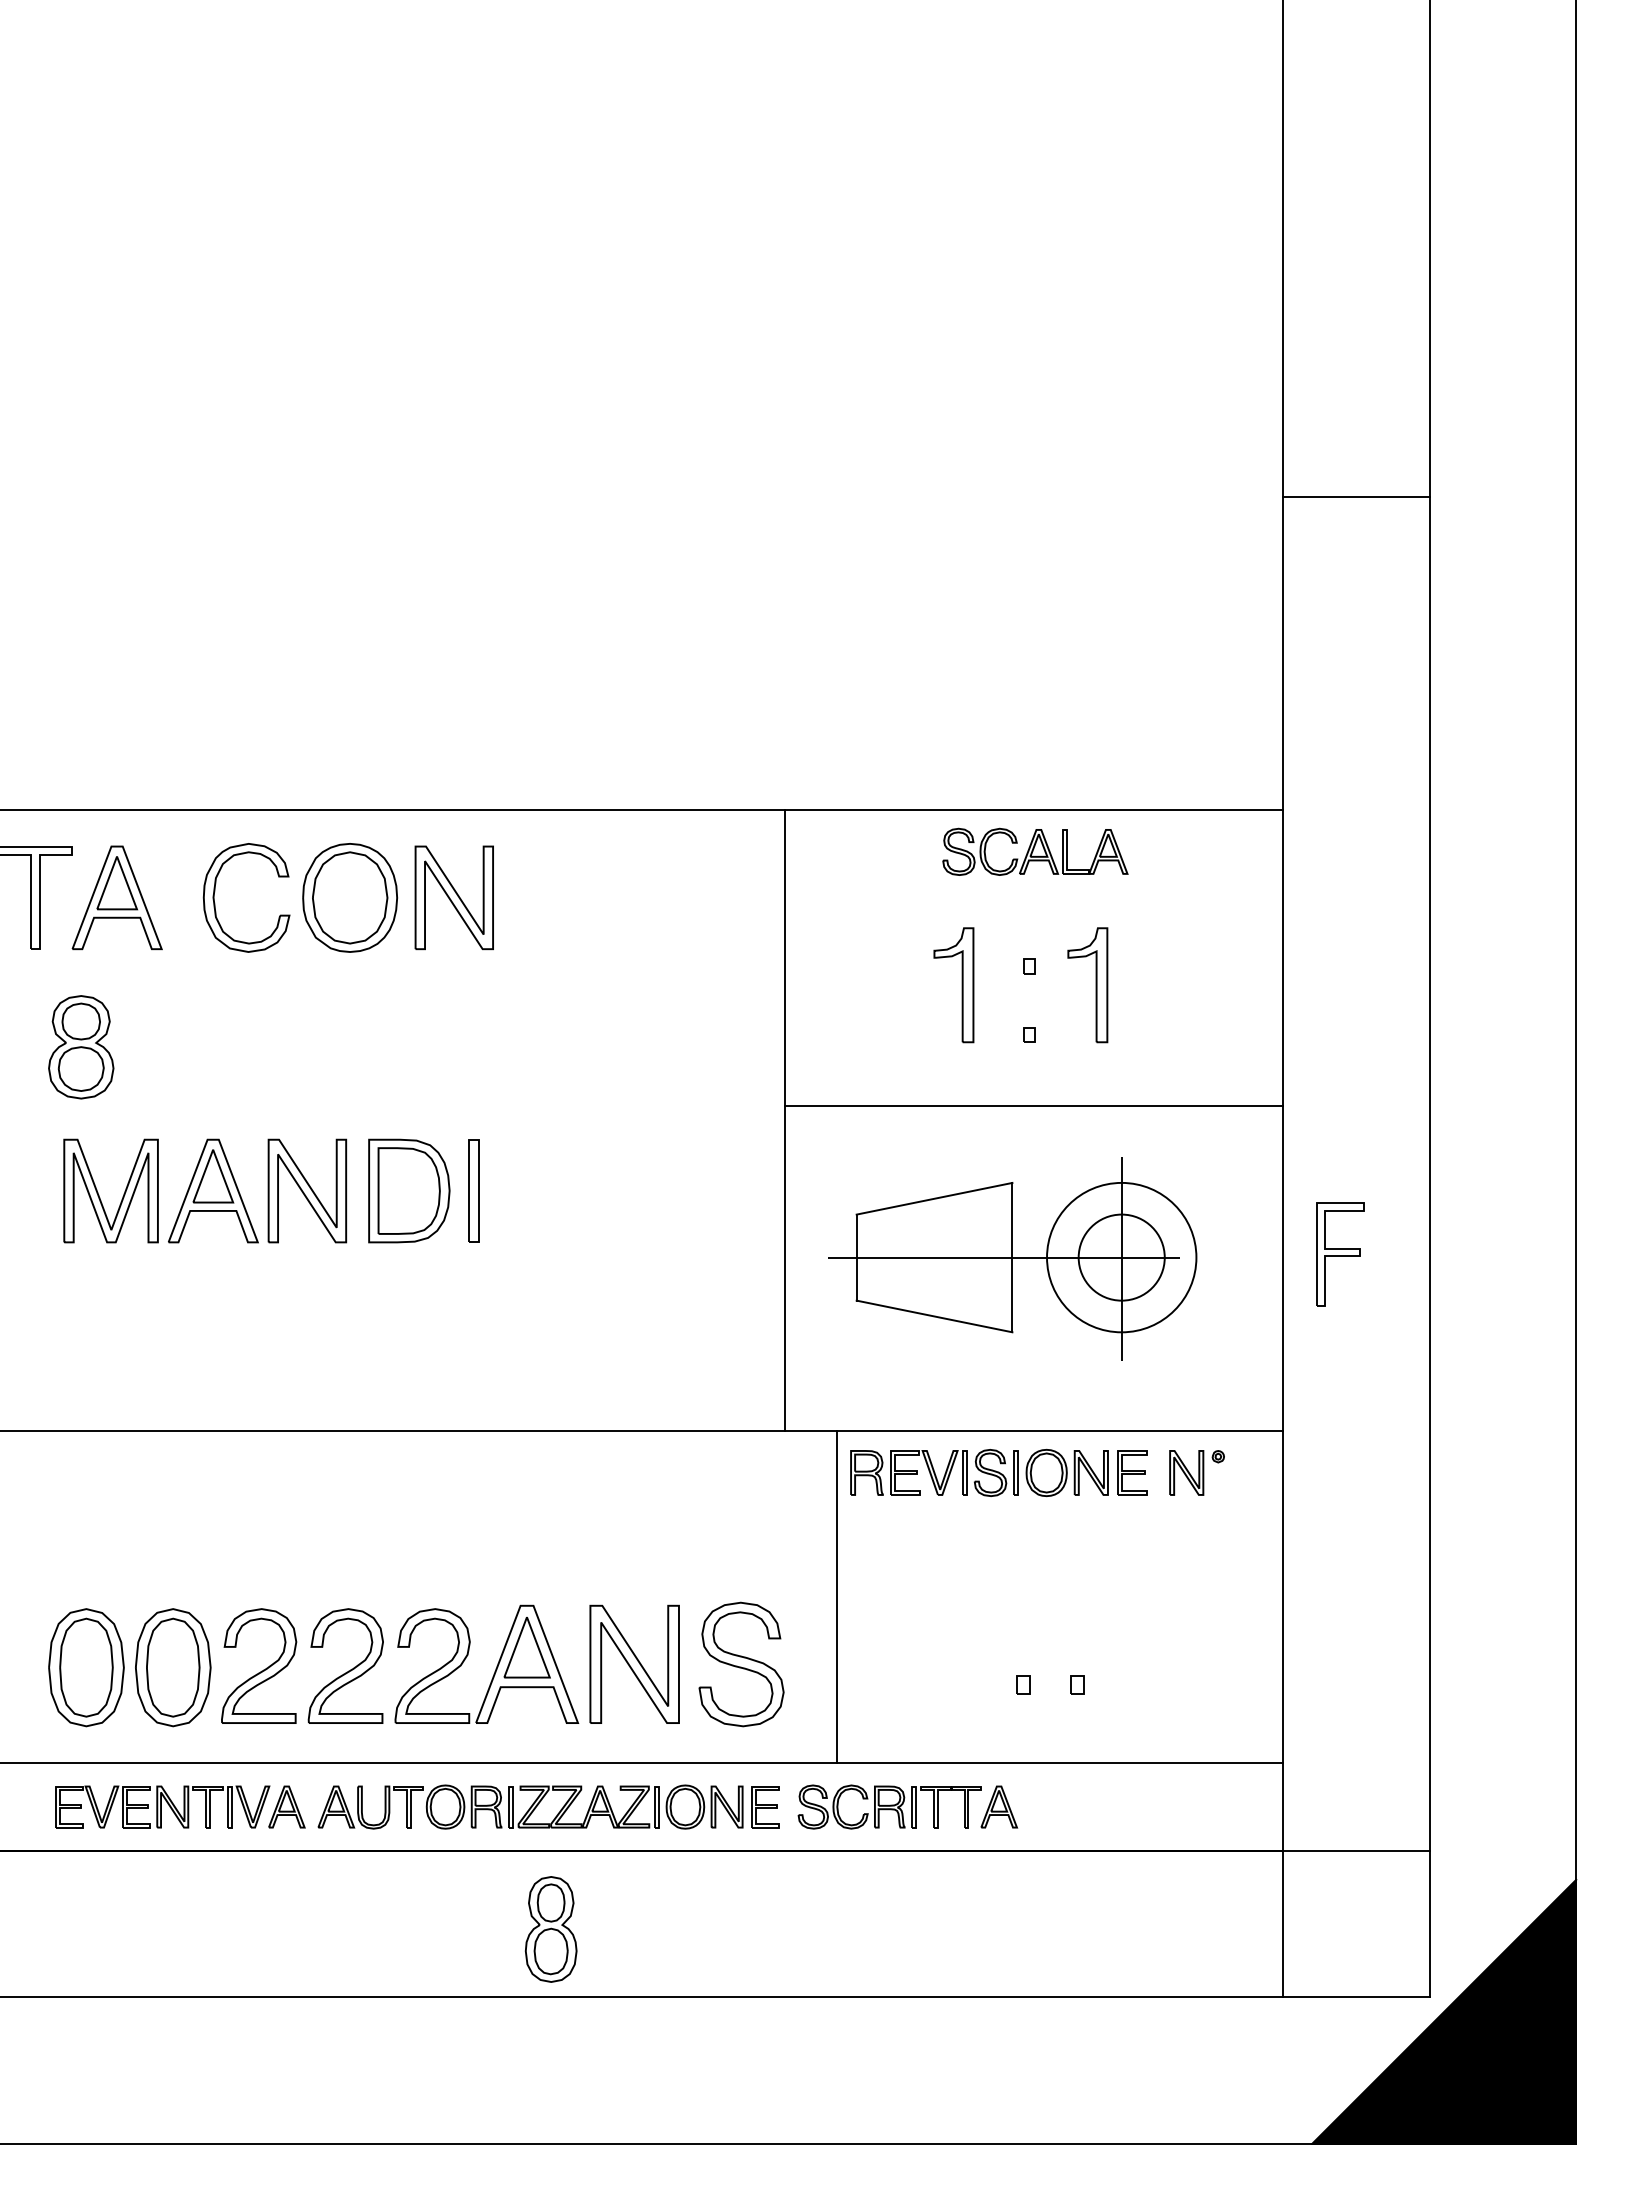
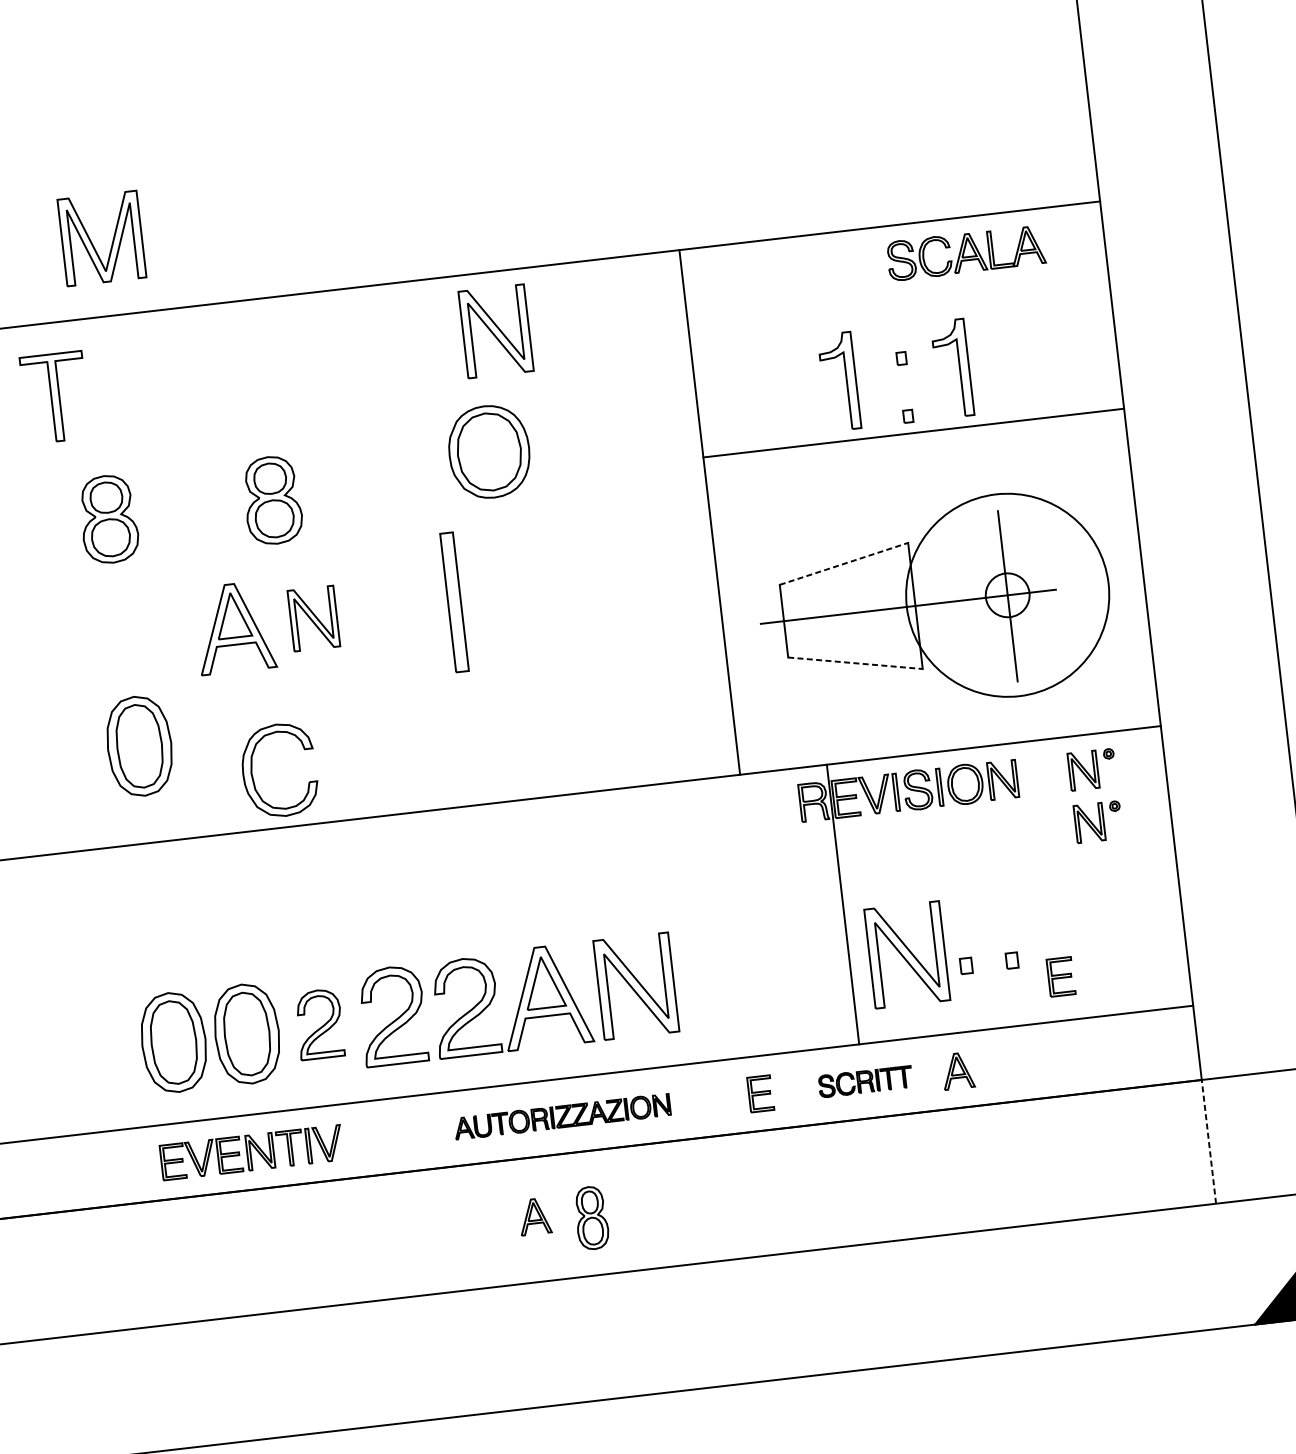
part: (1035, 851) -> (966, 252), moved
part: (215, 891) -> (252, 768), moved
part: (116, 897) -> (124, 389), removed
part: (350, 897) -> (489, 451), moved
part: (453, 897) -> (495, 331), moved
part: (275, 1047) -> (272, 500), added
line: (1033, 1106) -> (913, 433), moved
part: (307, 1190) -> (313, 618), size x0.7
part: (409, 1190) -> (399, 608), removed
part: (473, 1190) -> (454, 601), size x1.6
part: (99, 1195) -> (92, 243), moved
line: (935, 1198) -> (844, 563), solid -> dashed
part: (1340, 1254) -> (1192, 571), removed
circle: (1121, 1257) -> (1007, 595), size x0.6
circle: (1121, 1257) -> (1007, 595), size x1.6
part: (86, 1316) -> (139, 746), added
line: (935, 1316) -> (856, 663), solid -> dashed
part: (1132, 1472) -> (1061, 976), moved
part: (1196, 1534) -> (1097, 821), added
line: (837, 1596) -> (843, 904), moved
part: (955, 1663) -> (907, 954), added
part: (741, 1664) -> (726, 975), removed
part: (259, 1665) -> (319, 1023), size x0.7
part: (286, 1806) -> (534, 1216), moved
part: (530, 1806) -> (562, 1116), size x0.6
part: (889, 1806) -> (865, 1081), size x0.6
line: (1283, 1923) -> (1209, 1141), solid -> dashed
part: (550, 1929) -> (591, 1218), size x0.7

